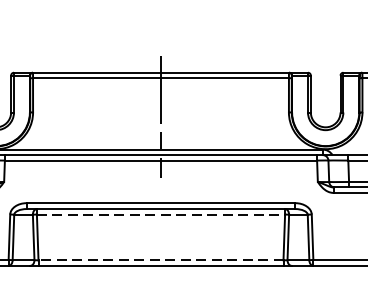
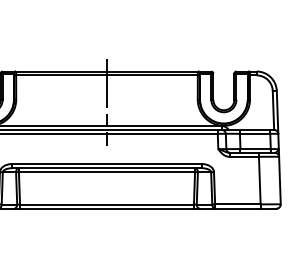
line: (161, 215) -> (107, 172), dashed -> solid
line: (160, 260) -> (106, 204), dashed -> solid

